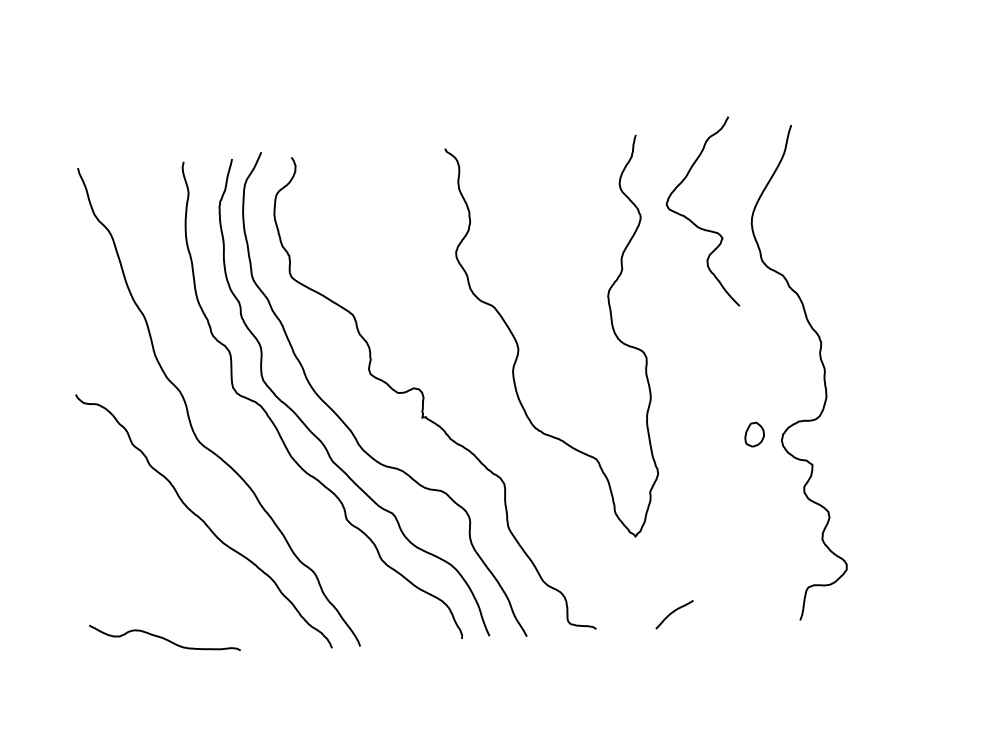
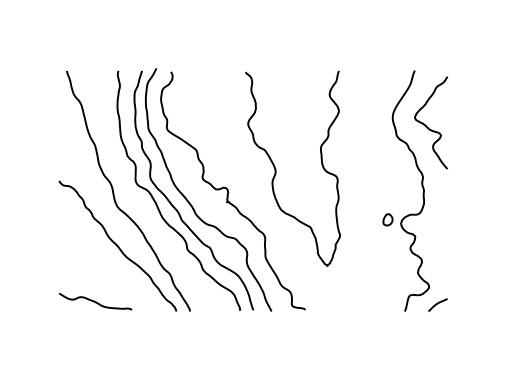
curve: (693, 221) -> (427, 126), moved
curve: (673, 613) -> (437, 304), moved

